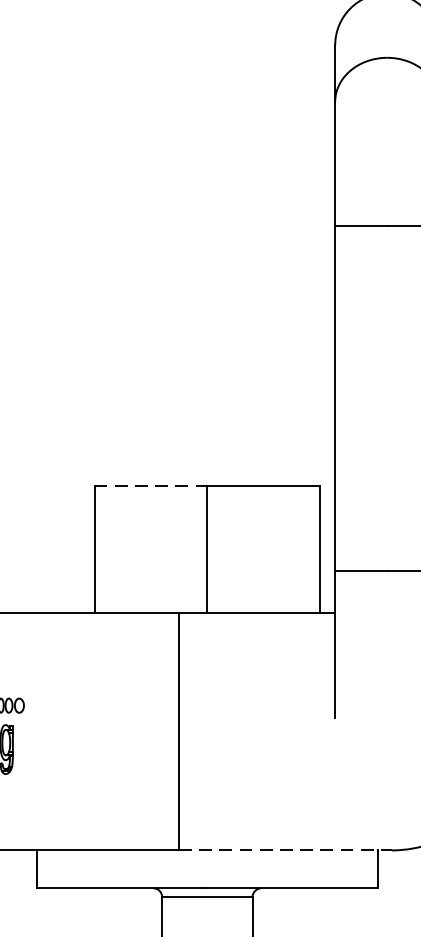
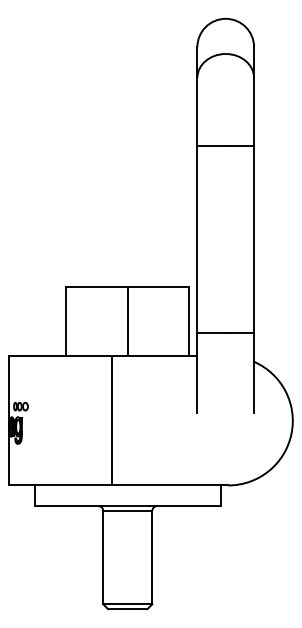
line: (151, 484) -> (97, 286), dashed -> solid
line: (285, 850) -> (170, 485), dashed -> solid

